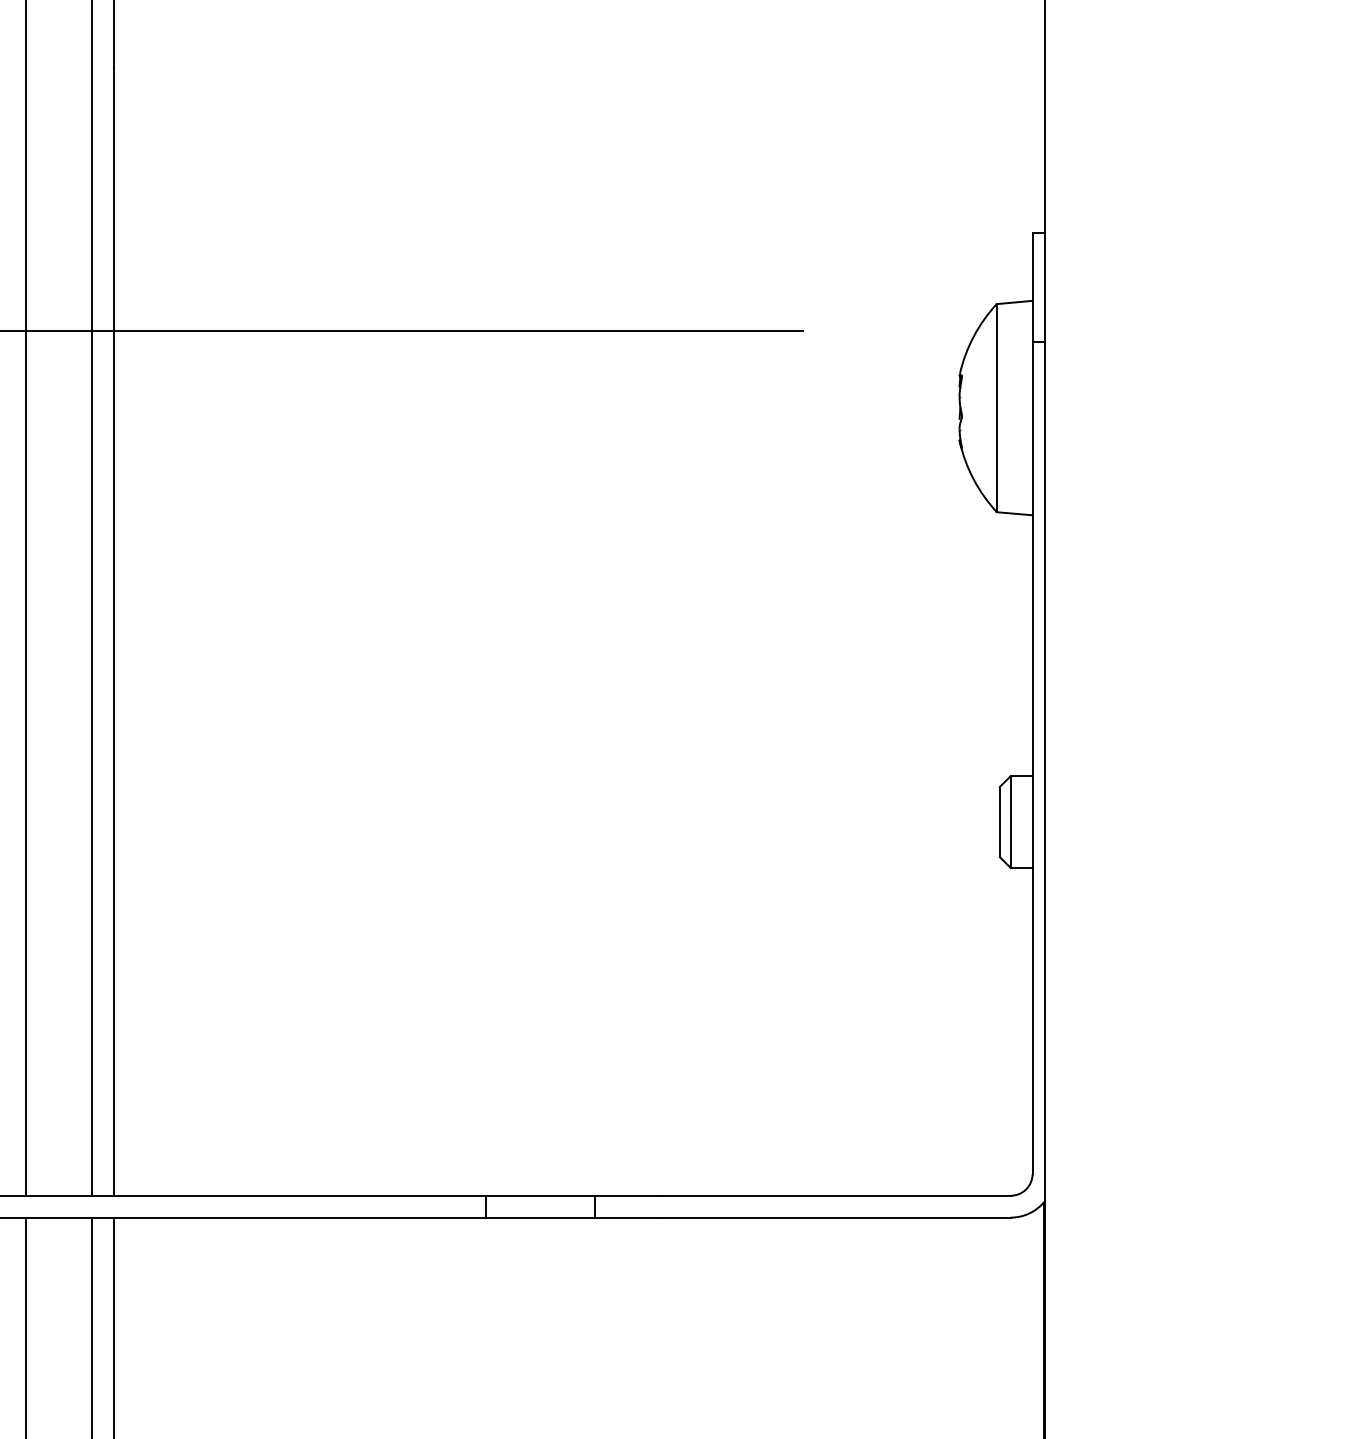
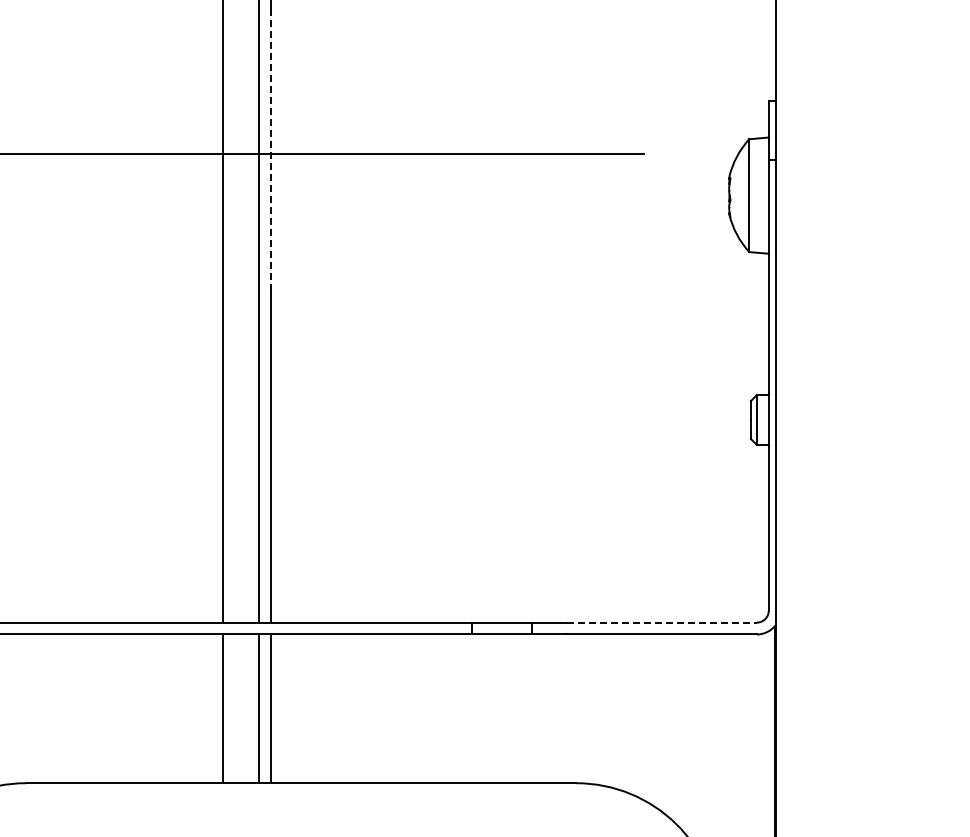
line: (113, 326) -> (270, 151), solid -> dashed
line: (834, 1195) -> (661, 622), solid -> dashed

